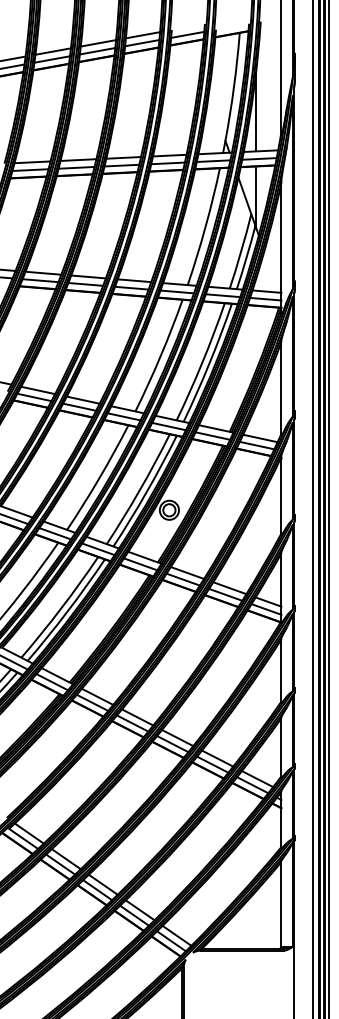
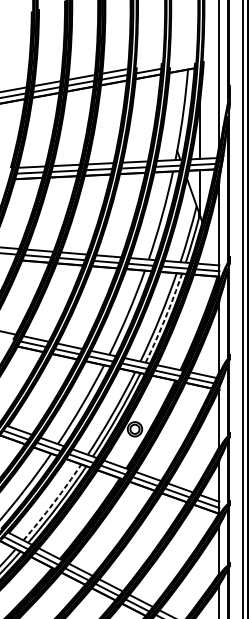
arc: (209, 363) -> (165, 318), solid -> dashed
arc: (61, 608) -> (53, 503), solid -> dashed

